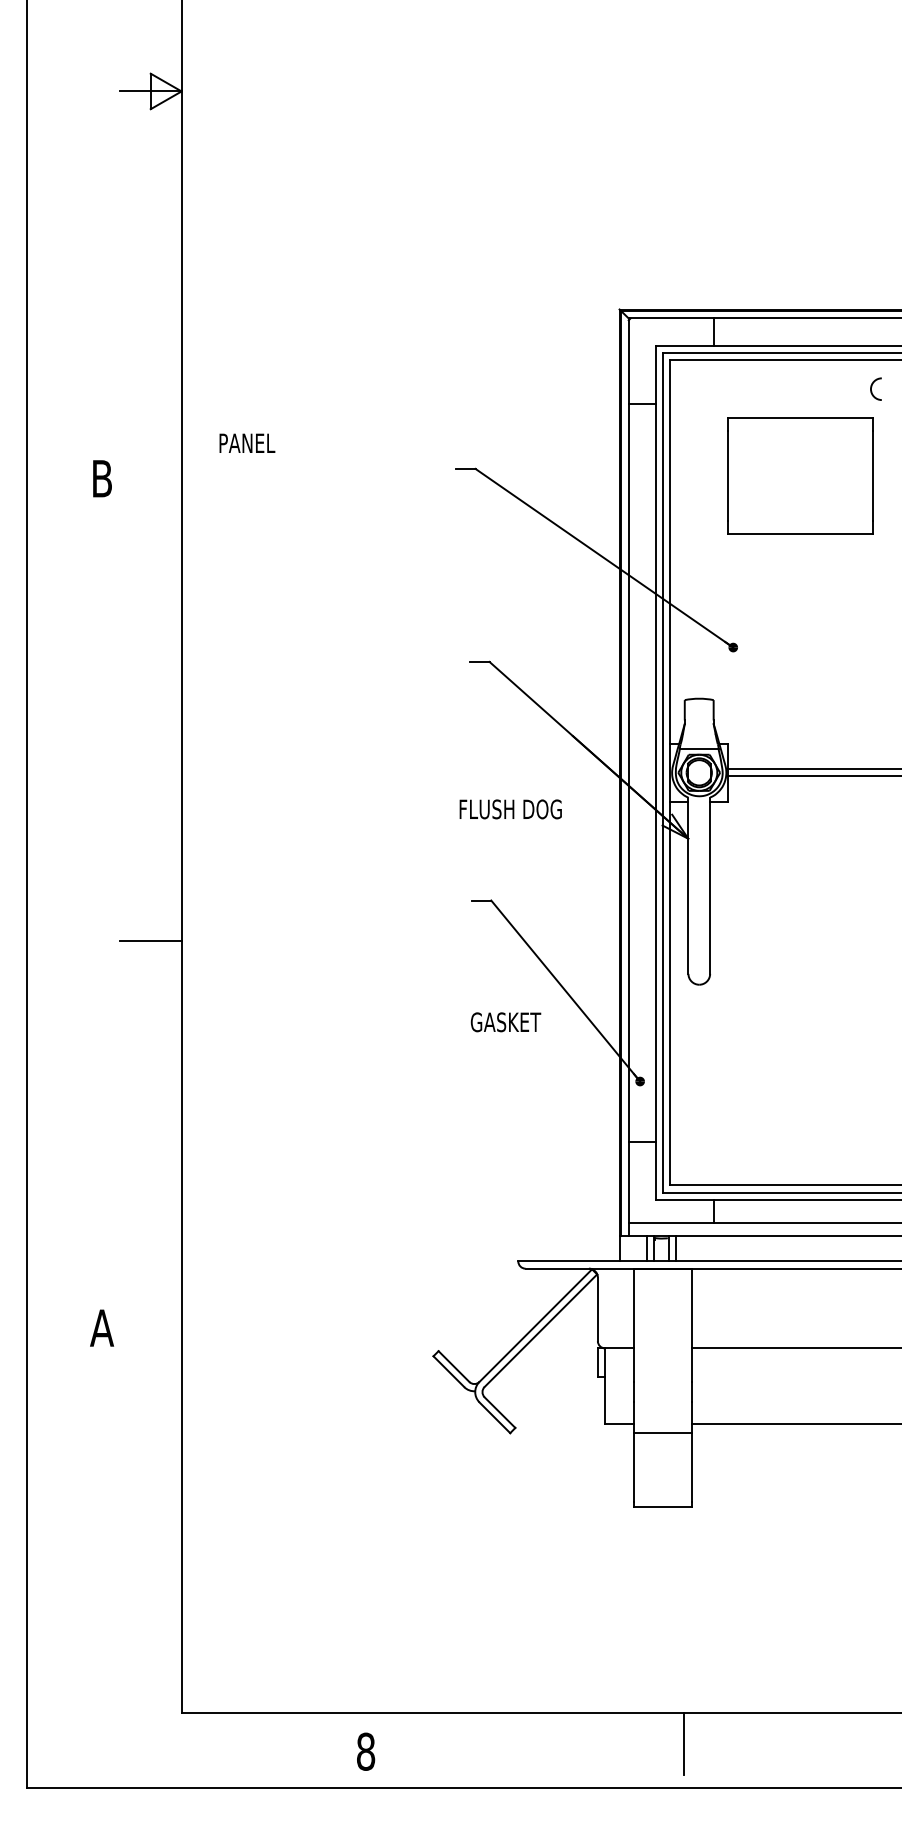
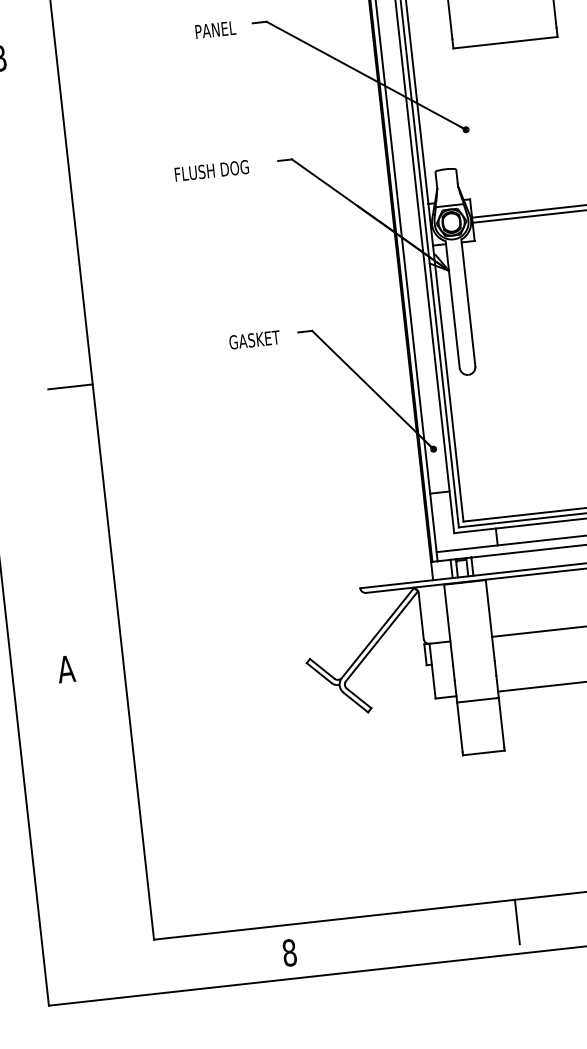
text: (247, 442) -> (215, 29), moved
text: (510, 809) -> (211, 170), moved
text: (505, 1022) -> (254, 340), moved

